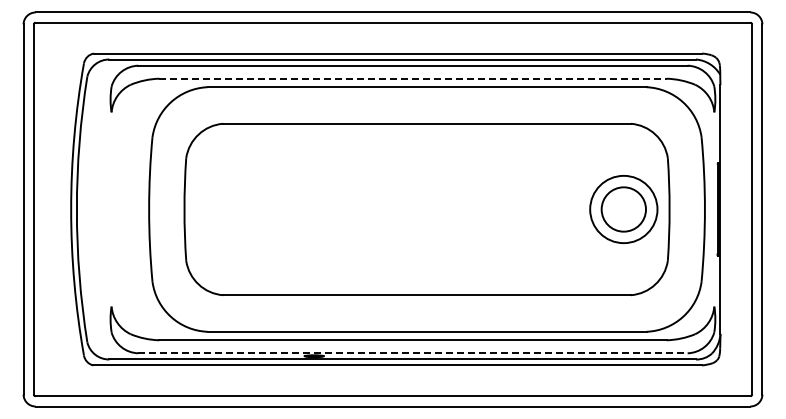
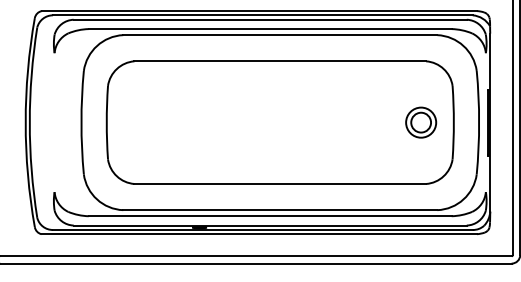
line: (412, 78) -> (269, 28), dashed -> solid
part: (623, 209) -> (420, 122), size x0.62
line: (412, 353) -> (269, 225), dashed -> solid

